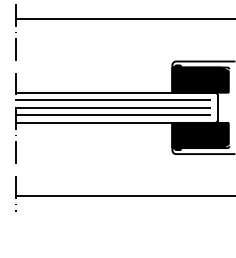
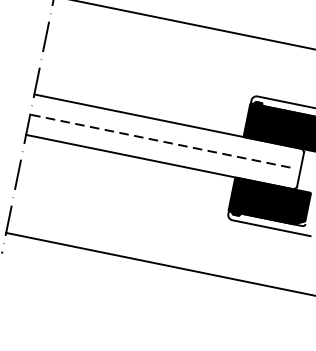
line: (112, 100) -> (161, 131), removed
line: (112, 107) -> (159, 140), solid -> dashed
line: (112, 115) -> (157, 151), removed

